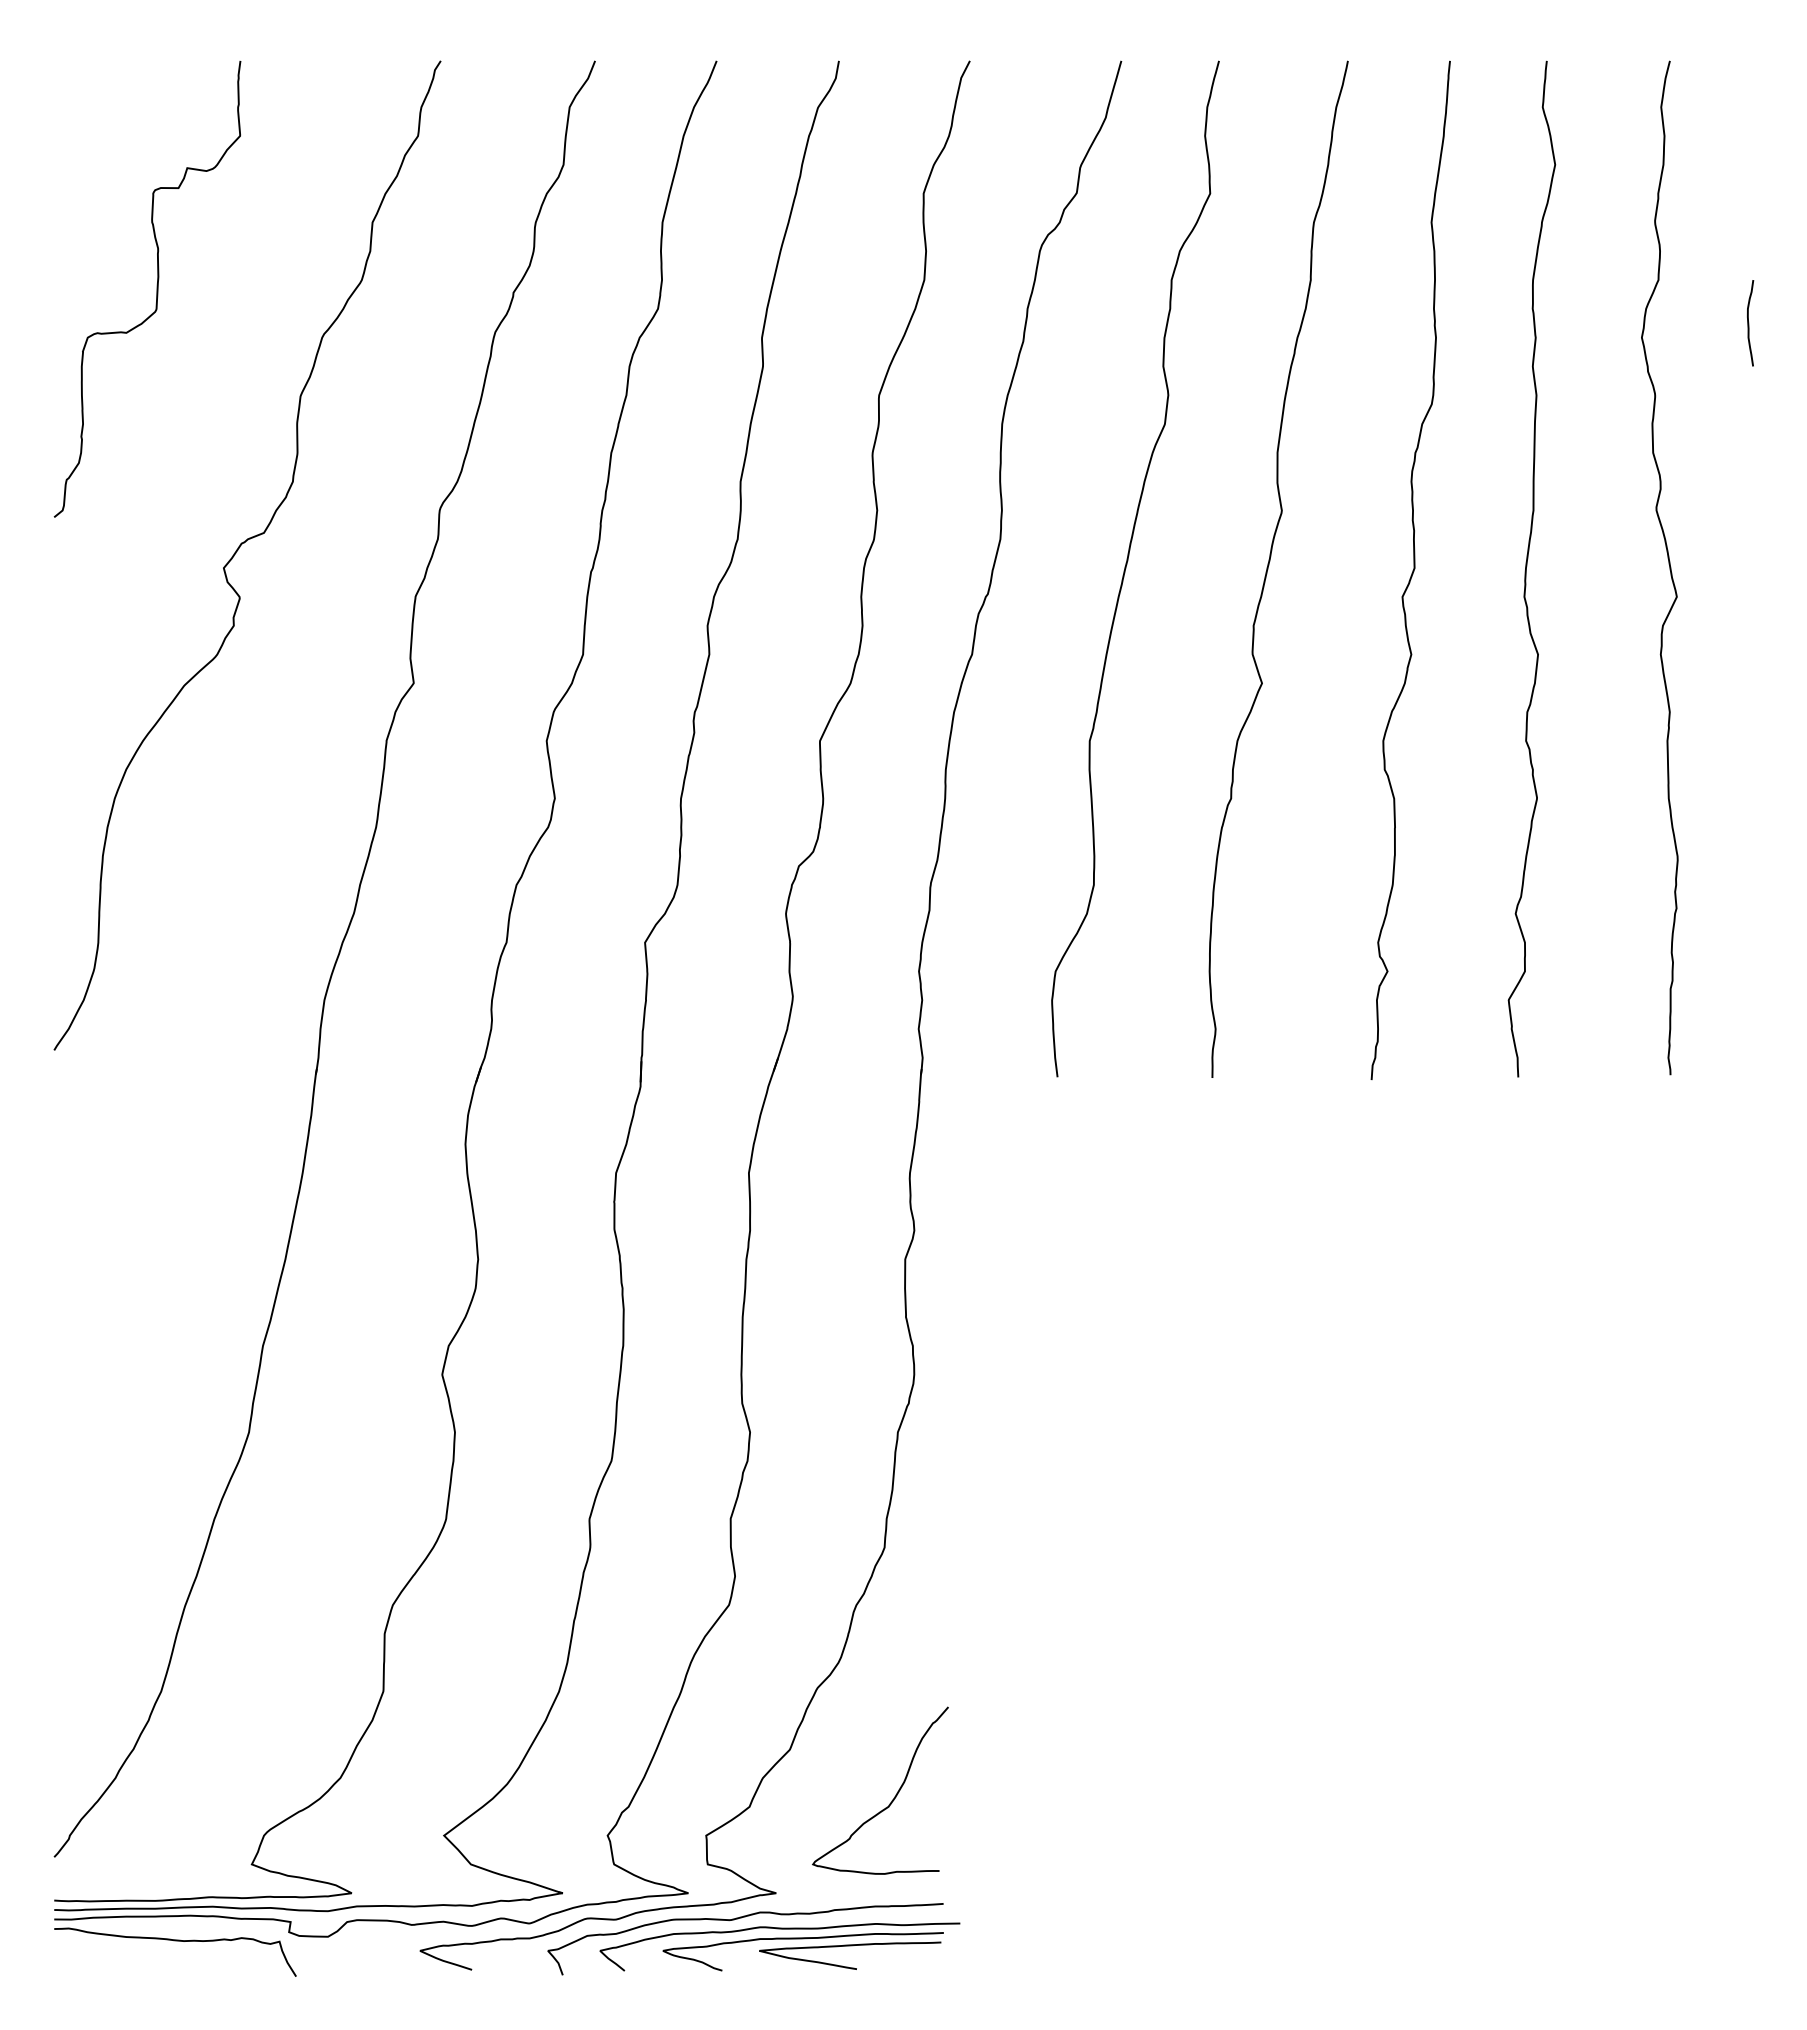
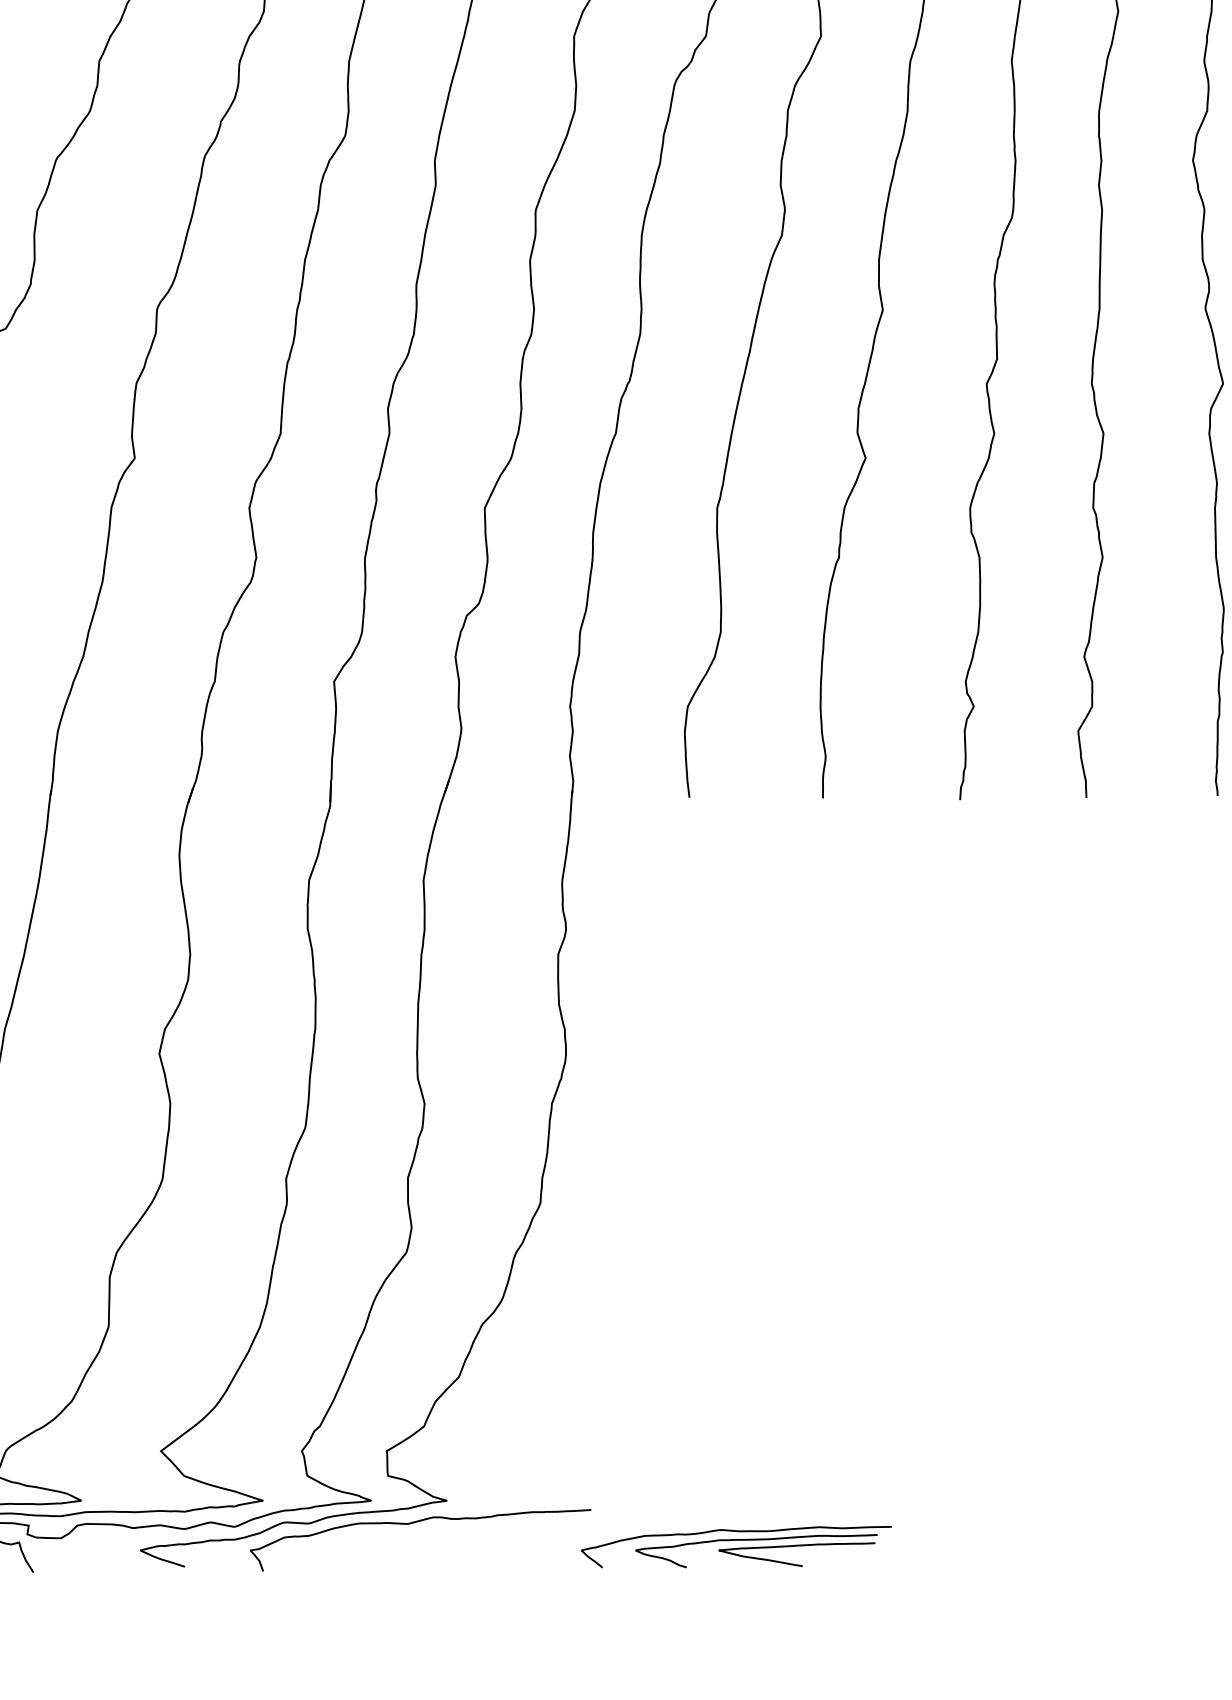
curve: (891, 1800) -> (546, 1420), removed
part: (779, 1946) -> (735, 1546), moved

